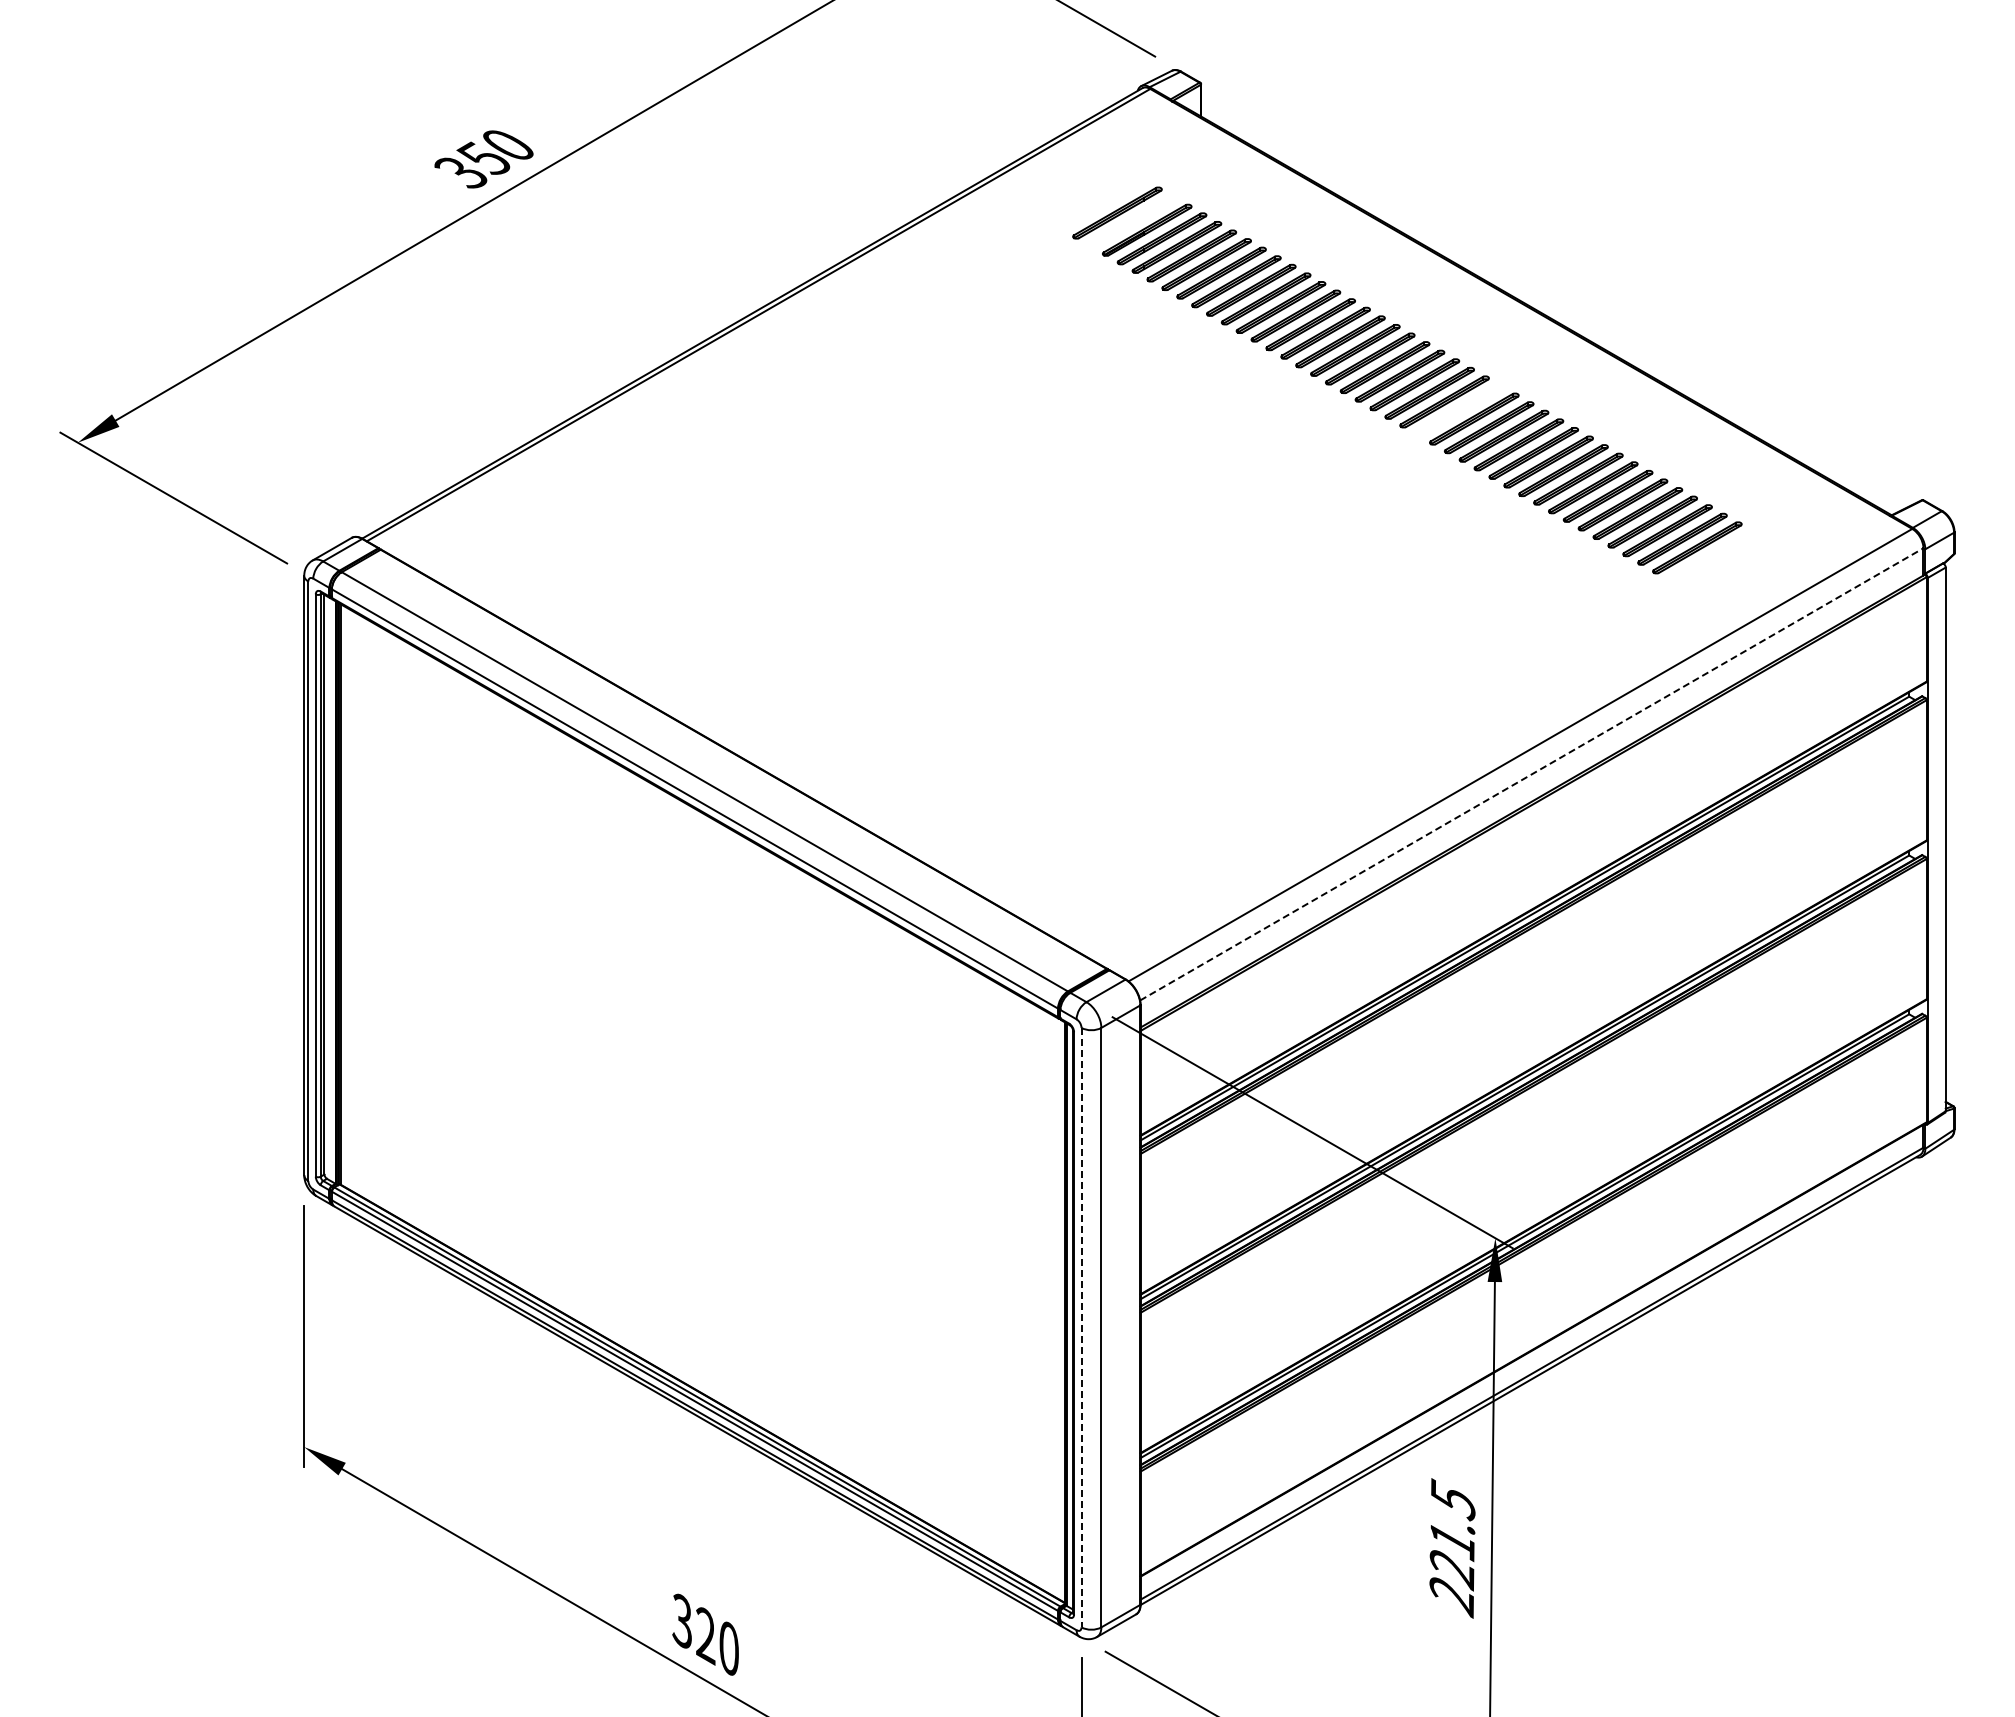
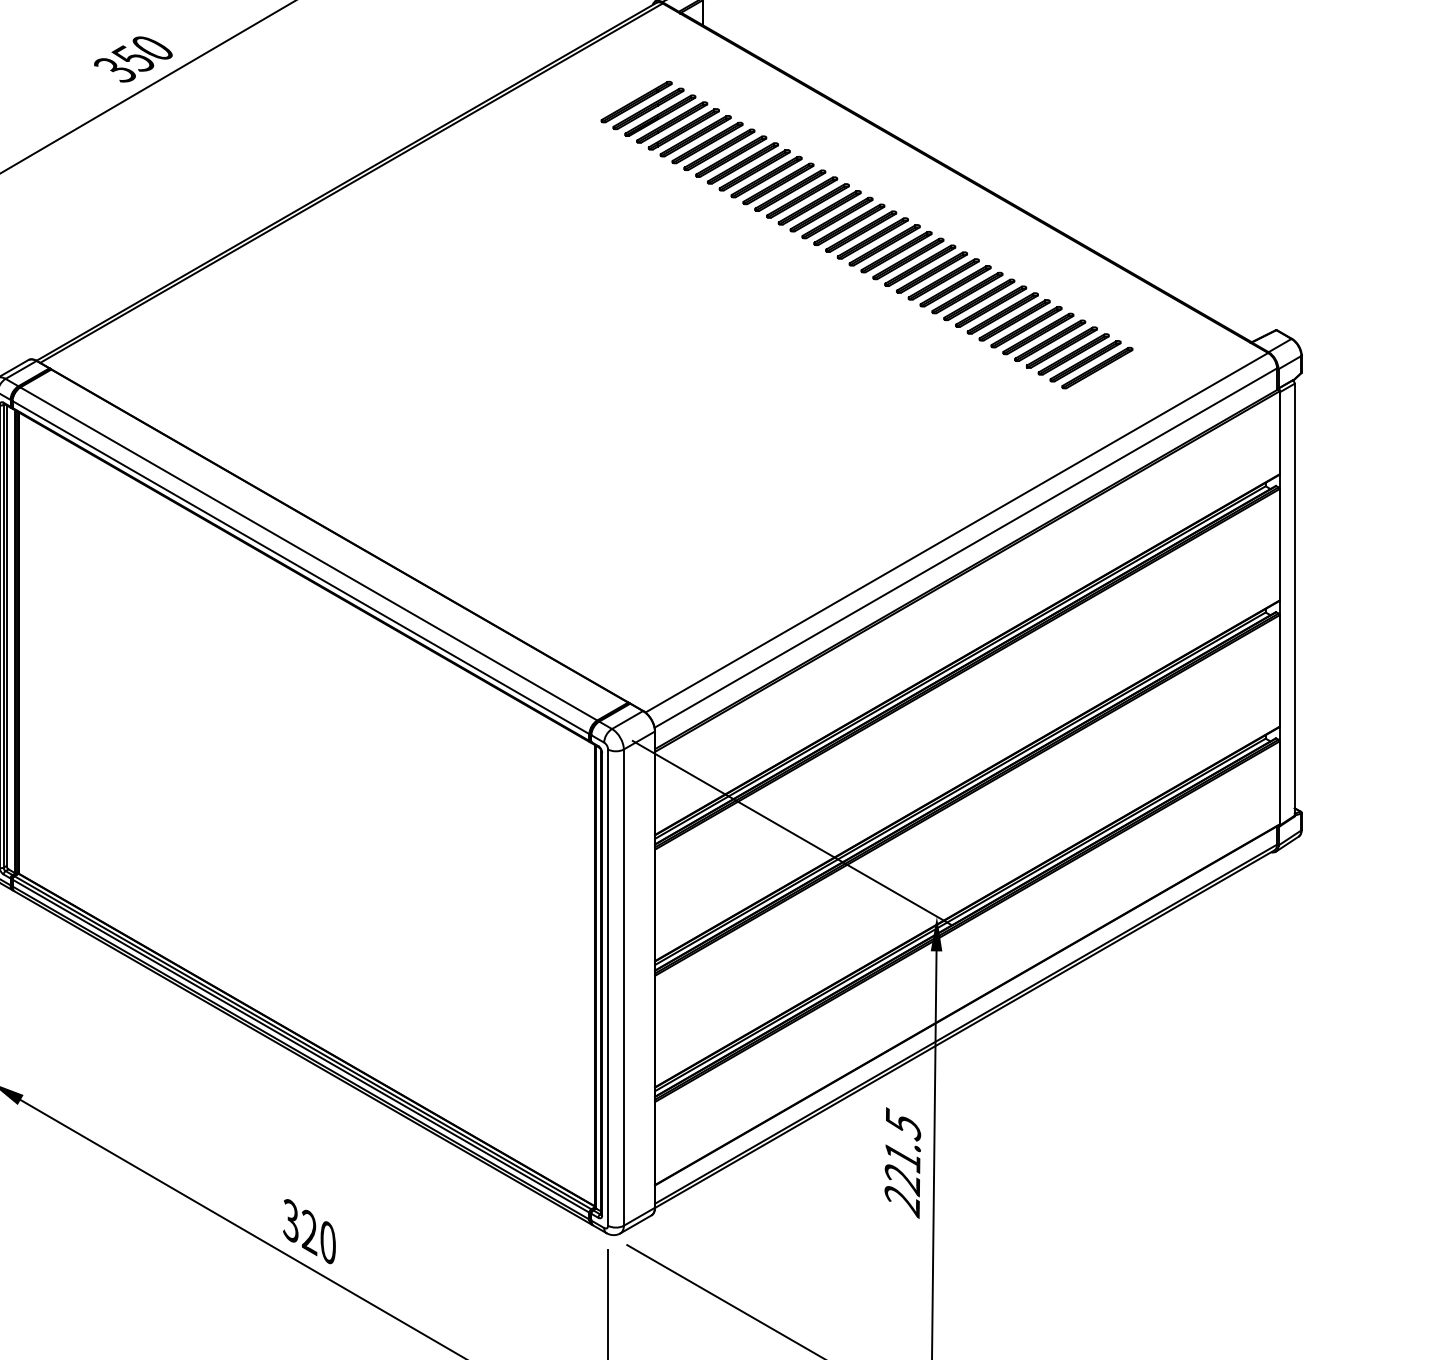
part: (1132, 221) -> (648, 108), added
part: (1459, 410) -> (908, 258), added
line: (1532, 774) -> (966, 548), dashed -> solid
line: (1081, 1327) -> (608, 987), dashed -> solid

